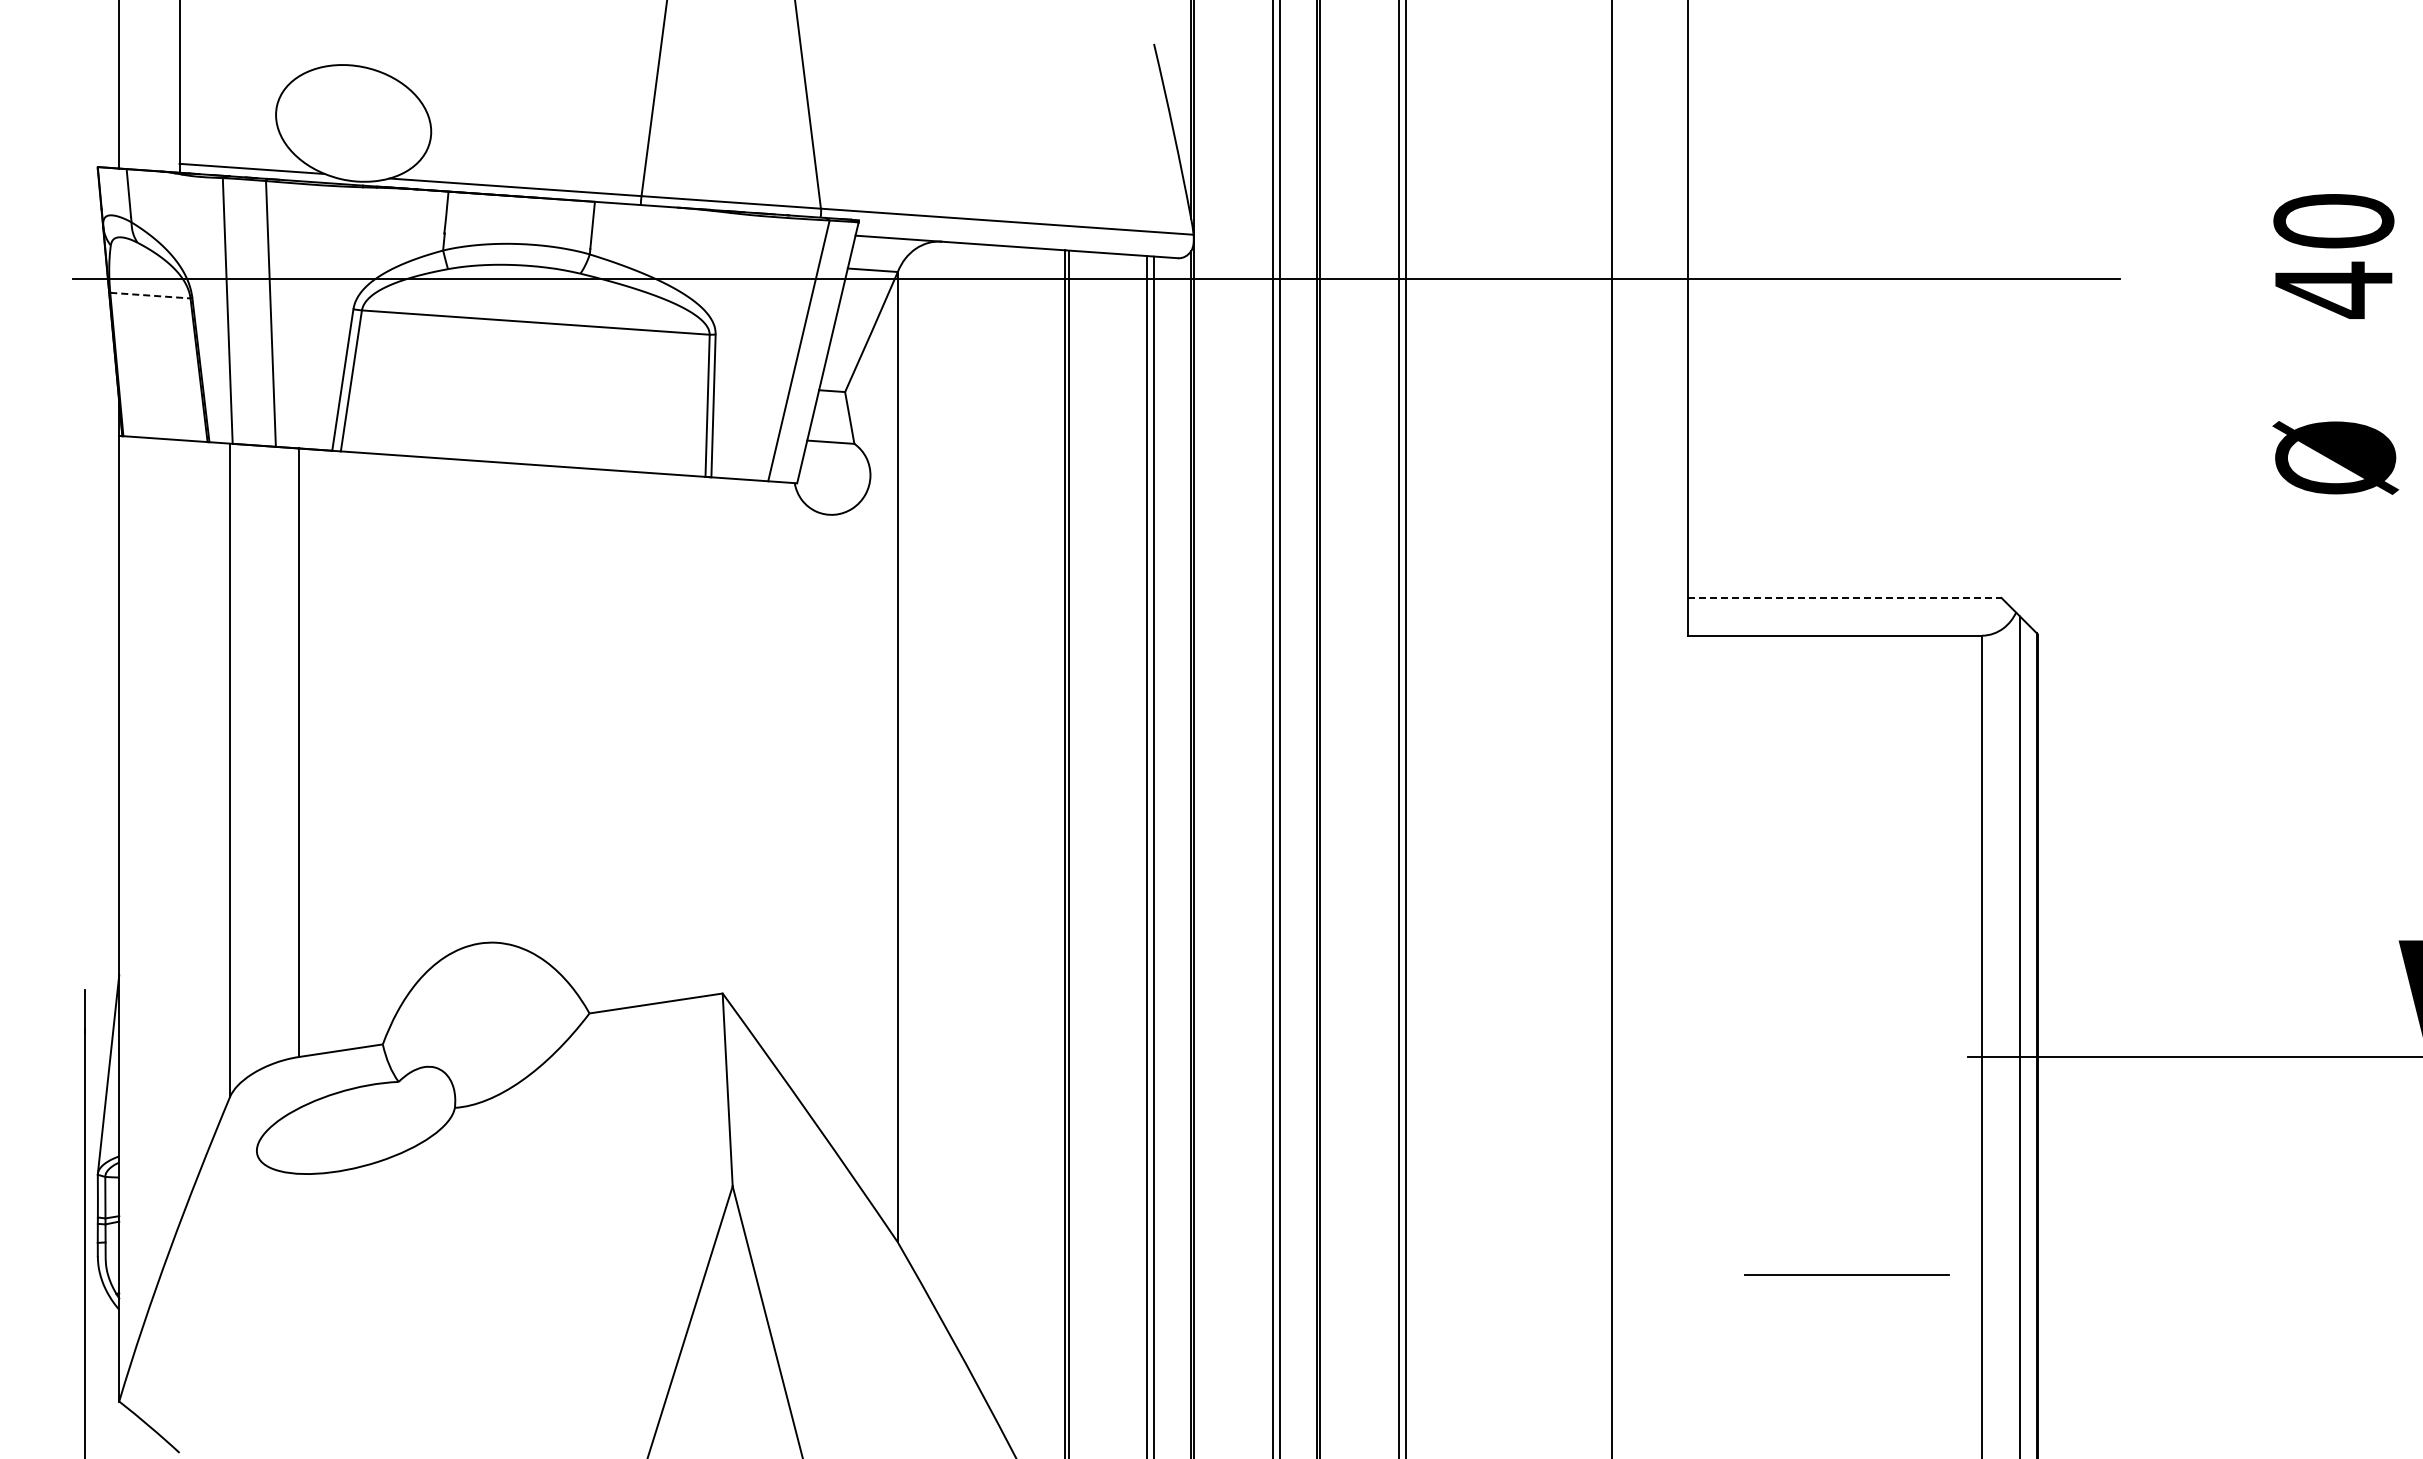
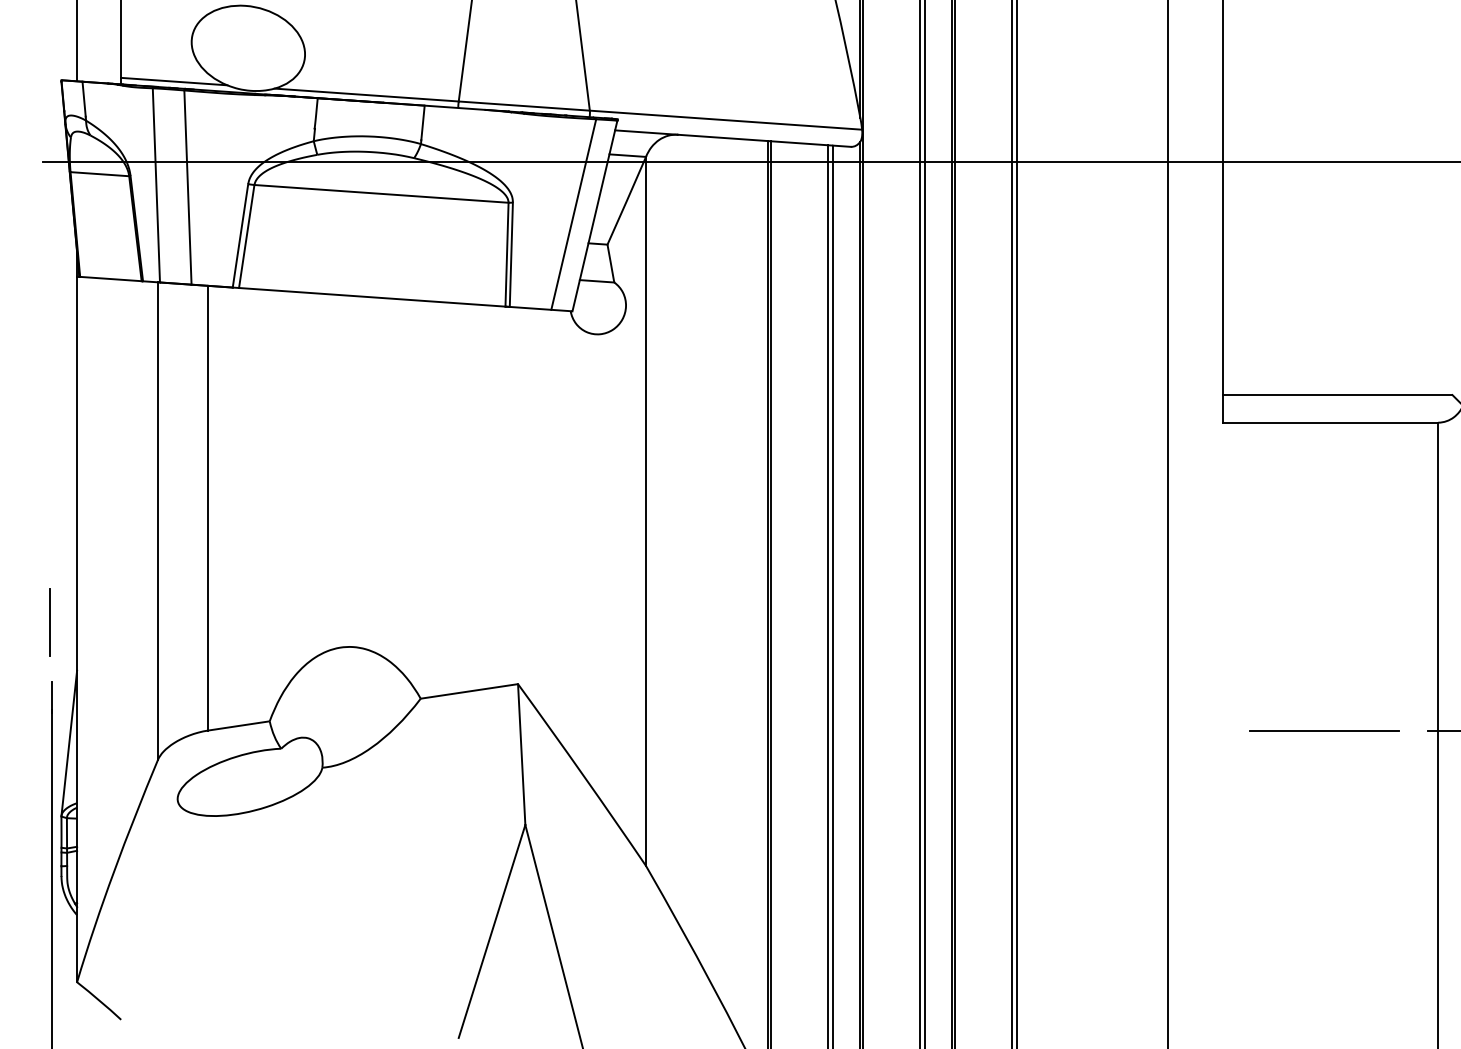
line: (150, 295) -> (99, 174), dashed -> solid
line: (1844, 597) -> (1337, 394), dashed -> solid
line: (82, 909) -> (50, 622), added
line: (1846, 1274) -> (1324, 730), moved

